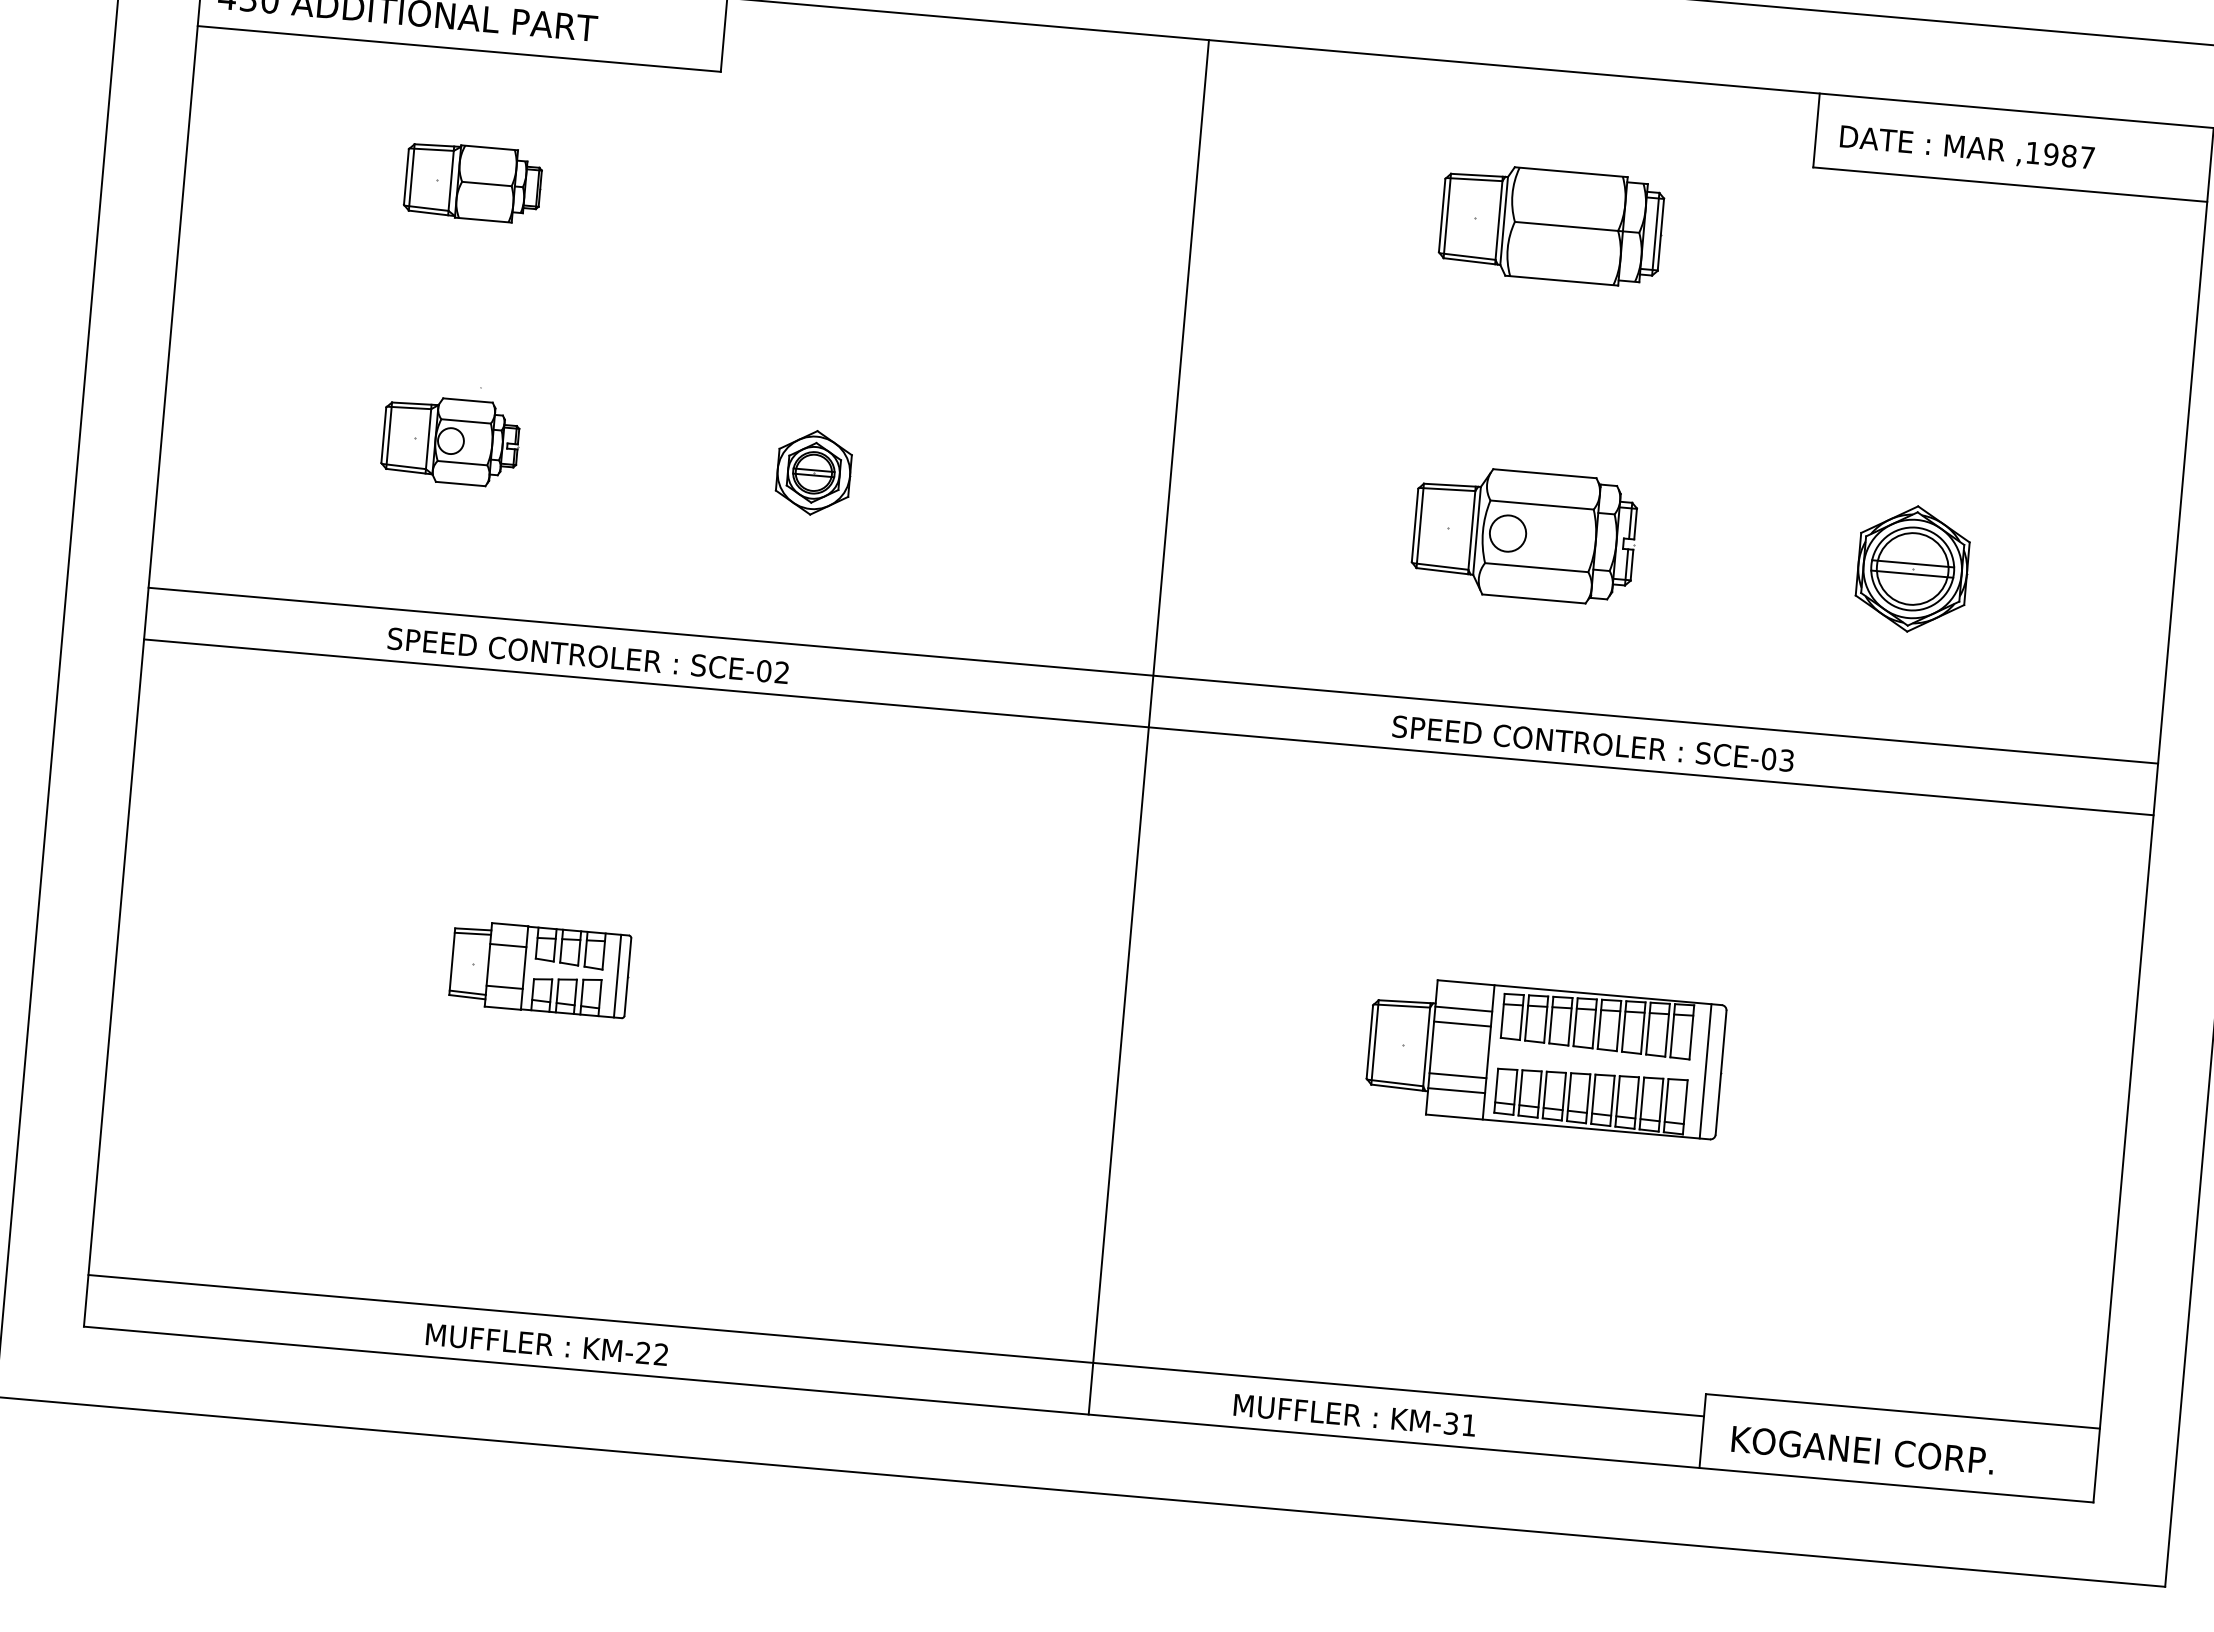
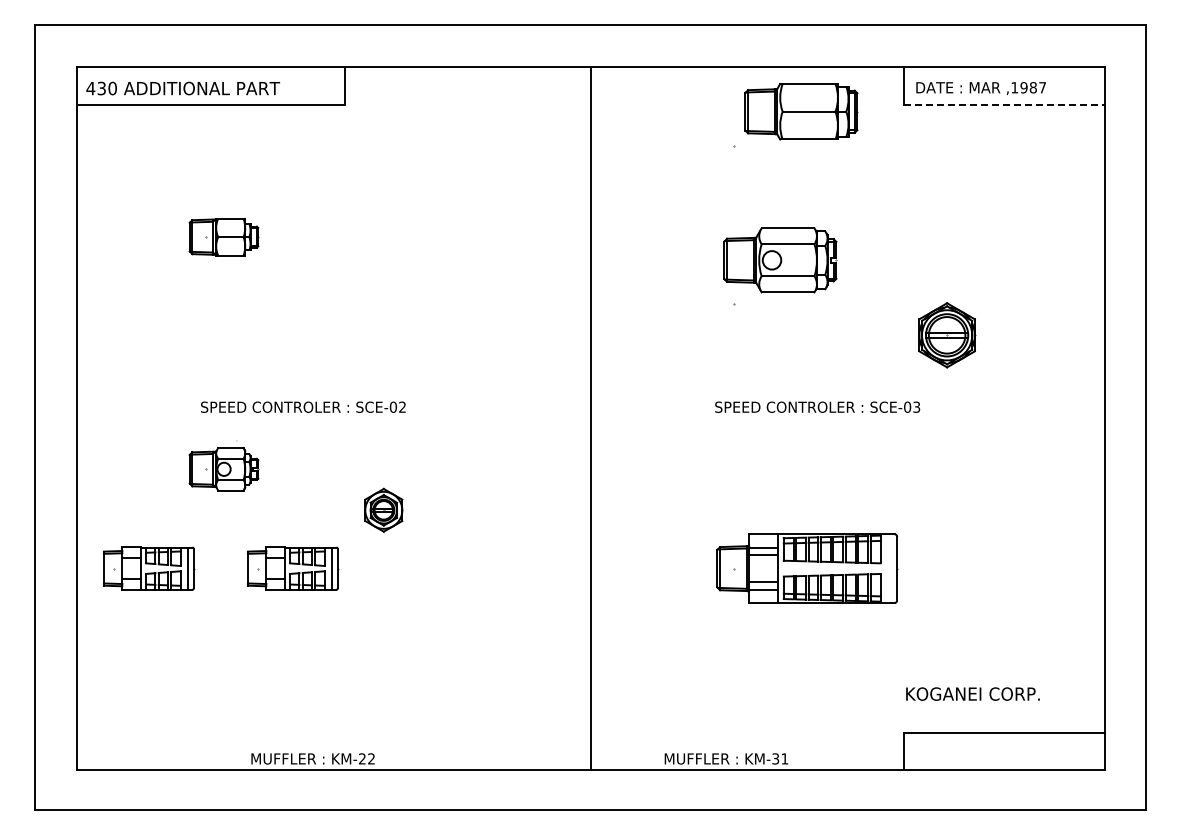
part: (472, 183) -> (223, 237), moved
line: (2010, 184) -> (1004, 104), solid -> dashed
part: (1551, 224) -> (801, 111), moved
part: (450, 433) -> (223, 465), moved
part: (813, 471) -> (383, 509), moved
part: (1524, 535) -> (780, 260), moved
part: (1913, 569) -> (947, 335), moved
line: (1153, 676) -> (591, 392), removed
line: (1149, 727) -> (591, 418), removed
part: (260, 944) -> (149, 568), added
line: (1706, 1071) -> (889, 568), removed
line: (896, 1344) -> (490, 743), removed
text: (1862, 1449) -> (972, 693), moved

